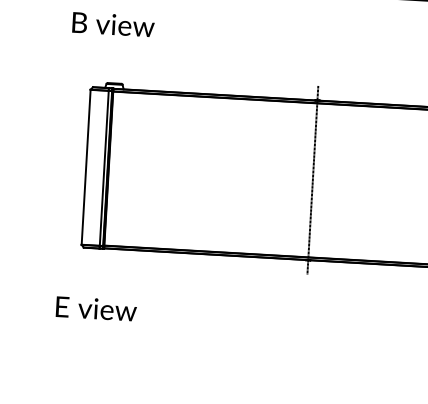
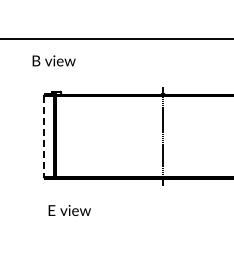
line: (86, 167) -> (44, 136), solid -> dashed
text: (95, 308) -> (69, 210), moved

